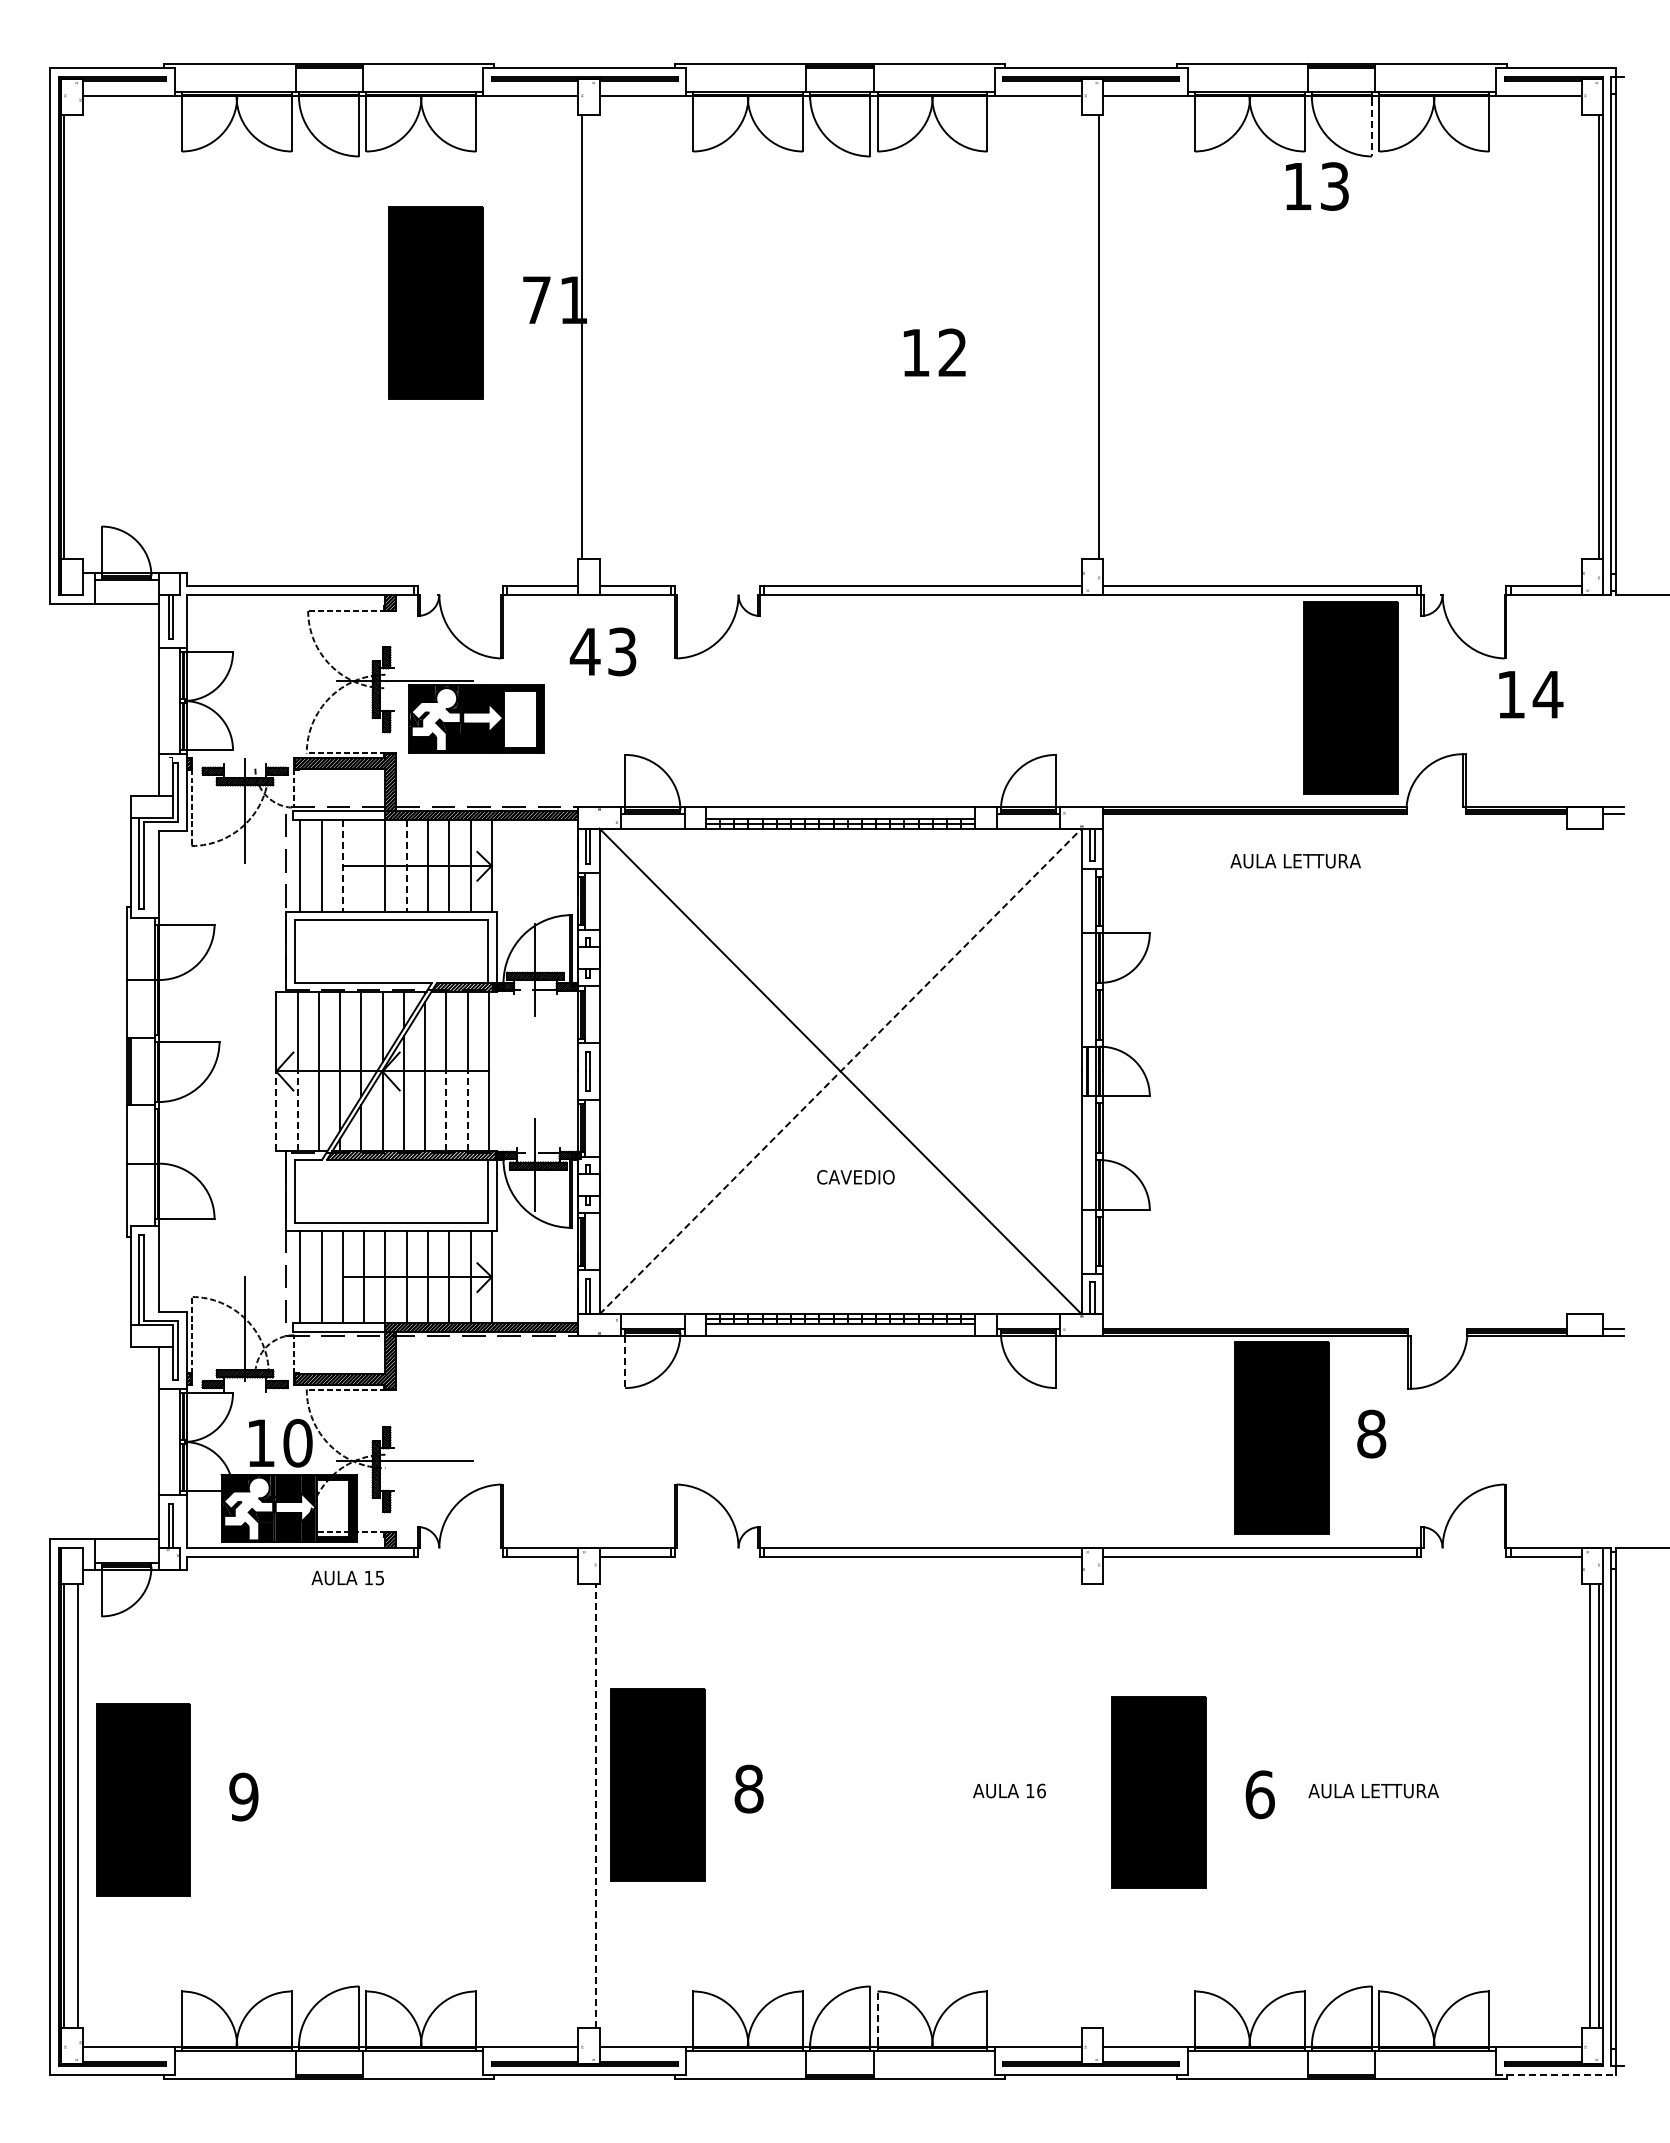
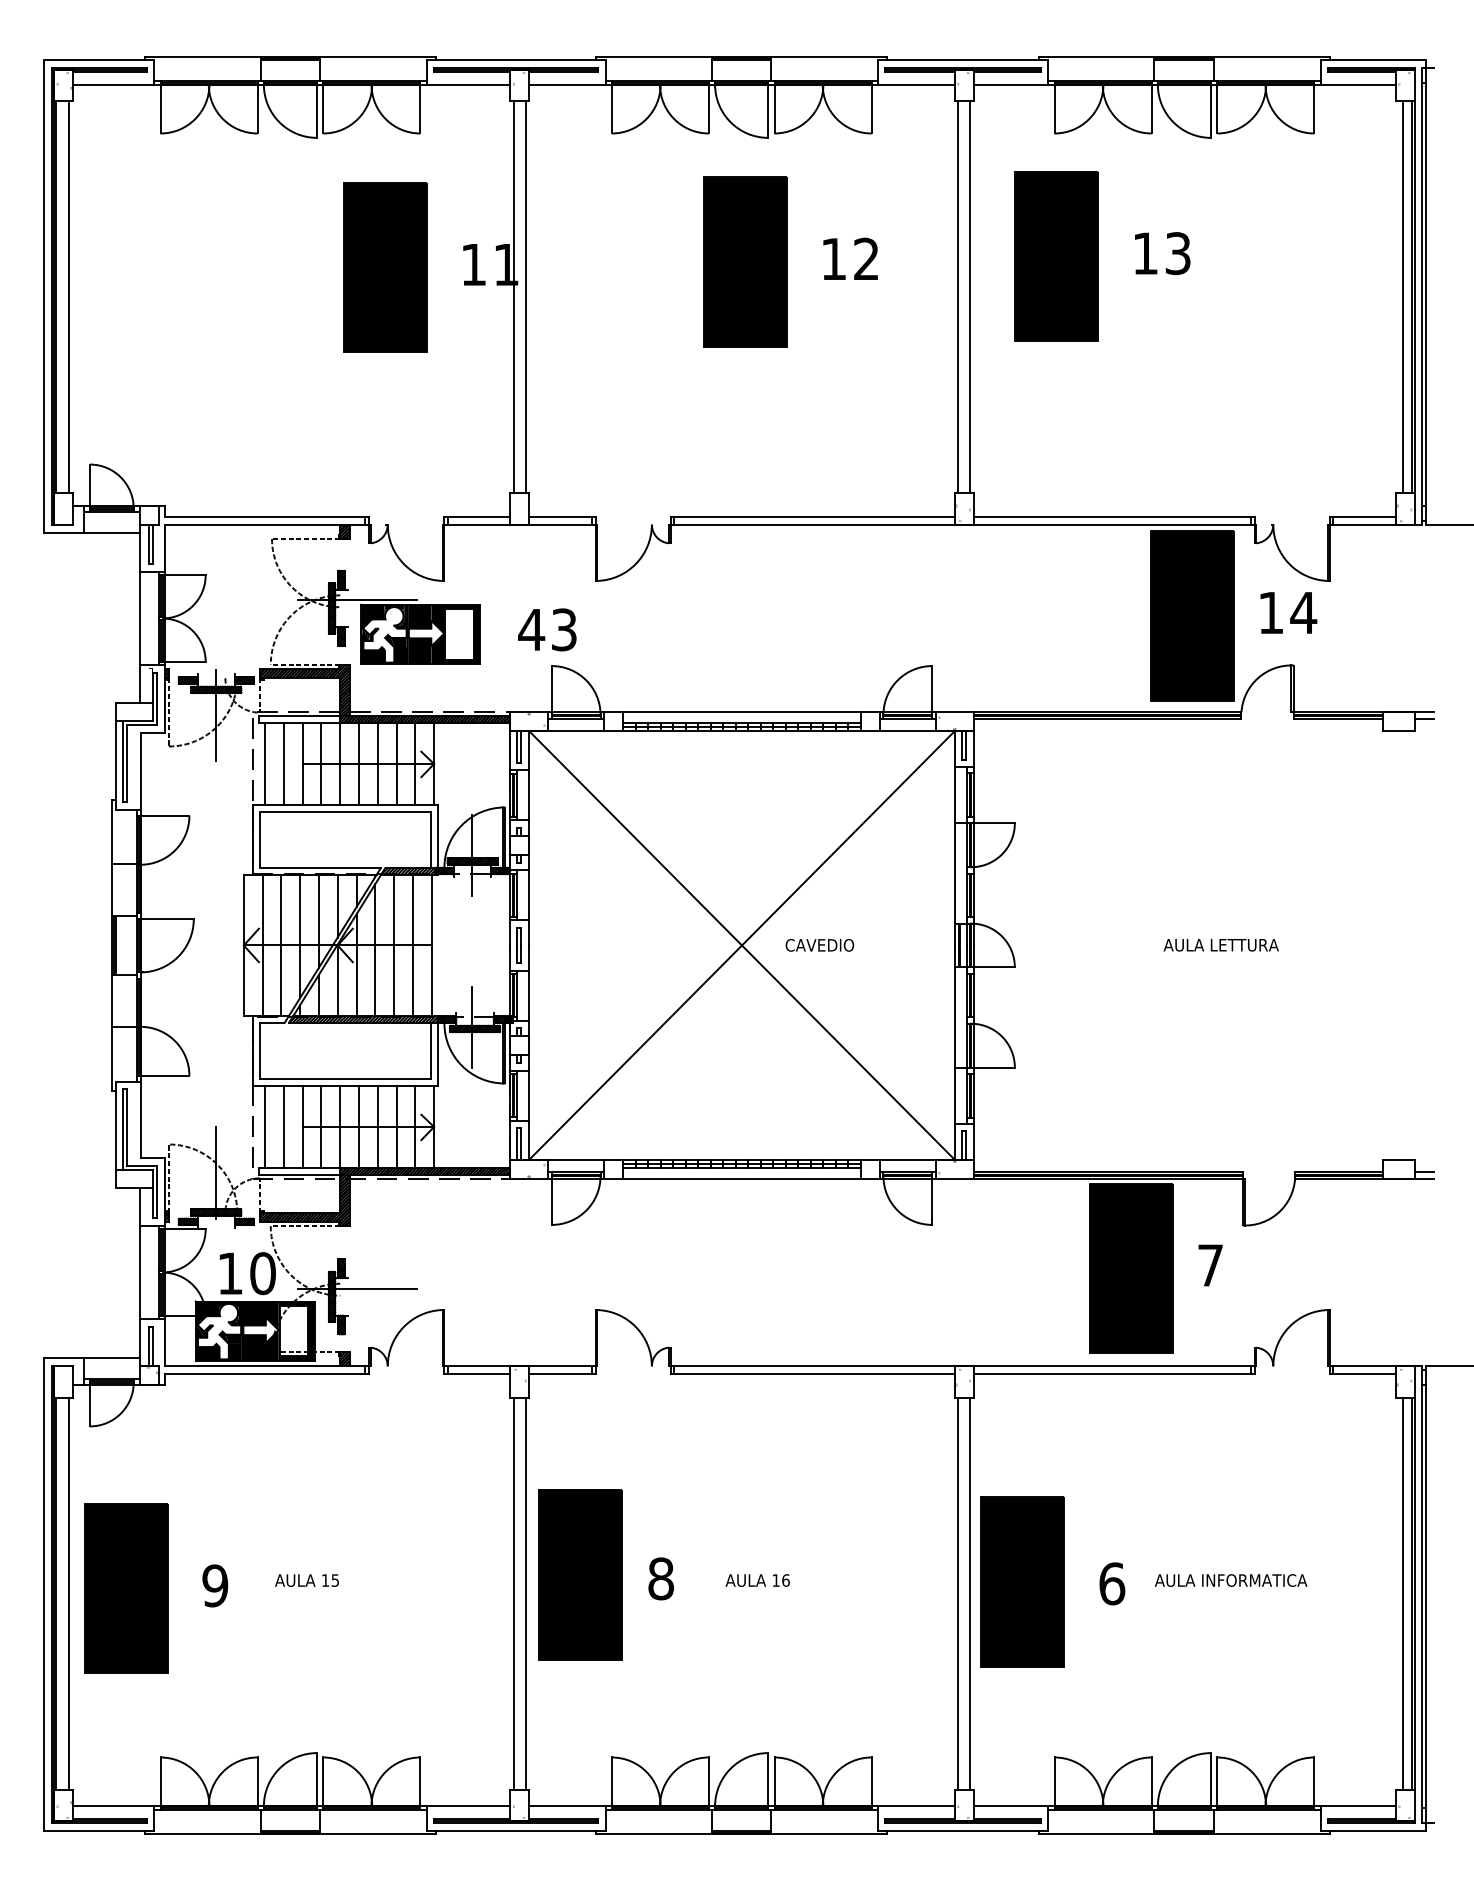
line: (1372, 127) -> (1211, 112), dashed -> solid
text: (1317, 186) -> (1162, 253), moved
part: (1196, 290) -> (1056, 256), added
part: (843, 296) -> (744, 261), added
text: (536, 299) -> (473, 264), 71 -> 11
line: (78, 336) -> (69, 296), added
line: (596, 336) -> (526, 296), added
line: (1085, 336) -> (958, 296), added
line: (1590, 336) -> (1403, 296), added
text: (934, 352) -> (850, 258), moved
text: (602, 651) -> (546, 629), moved
text: (1531, 694) -> (1289, 612), moved
text: (1295, 861) -> (1221, 945), moved
line: (364, 865) -> (321, 763), added
line: (342, 866) -> (302, 764), dashed -> solid
line: (406, 866) -> (358, 764), dashed -> solid
line: (841, 1071) -> (742, 945), dashed -> solid
line: (276, 1111) -> (244, 980), dashed -> solid
line: (297, 1111) -> (262, 980), dashed -> solid
line: (446, 1111) -> (394, 980), dashed -> solid
line: (467, 1111) -> (412, 980), dashed -> solid
text: (855, 1177) -> (819, 945), moved
line: (625, 1362) -> (552, 1202), dashed -> solid
text: (1371, 1433) -> (1210, 1265), 8 -> 7
text: (347, 1578) -> (306, 1580), moved
text: (1009, 1790) -> (757, 1580), moved
text: (1422, 1790) -> (1255, 1580), AULA LETTURA -> AULA INFORMATICA
line: (581, 1805) -> (513, 1593), added
line: (596, 1805) -> (526, 1593), dashed -> solid
line: (1085, 1805) -> (958, 1593), added
line: (1099, 1805) -> (970, 1593), added
line: (877, 2017) -> (774, 1780), dashed -> solid
line: (1555, 2075) -> (1372, 1831), dashed -> solid

